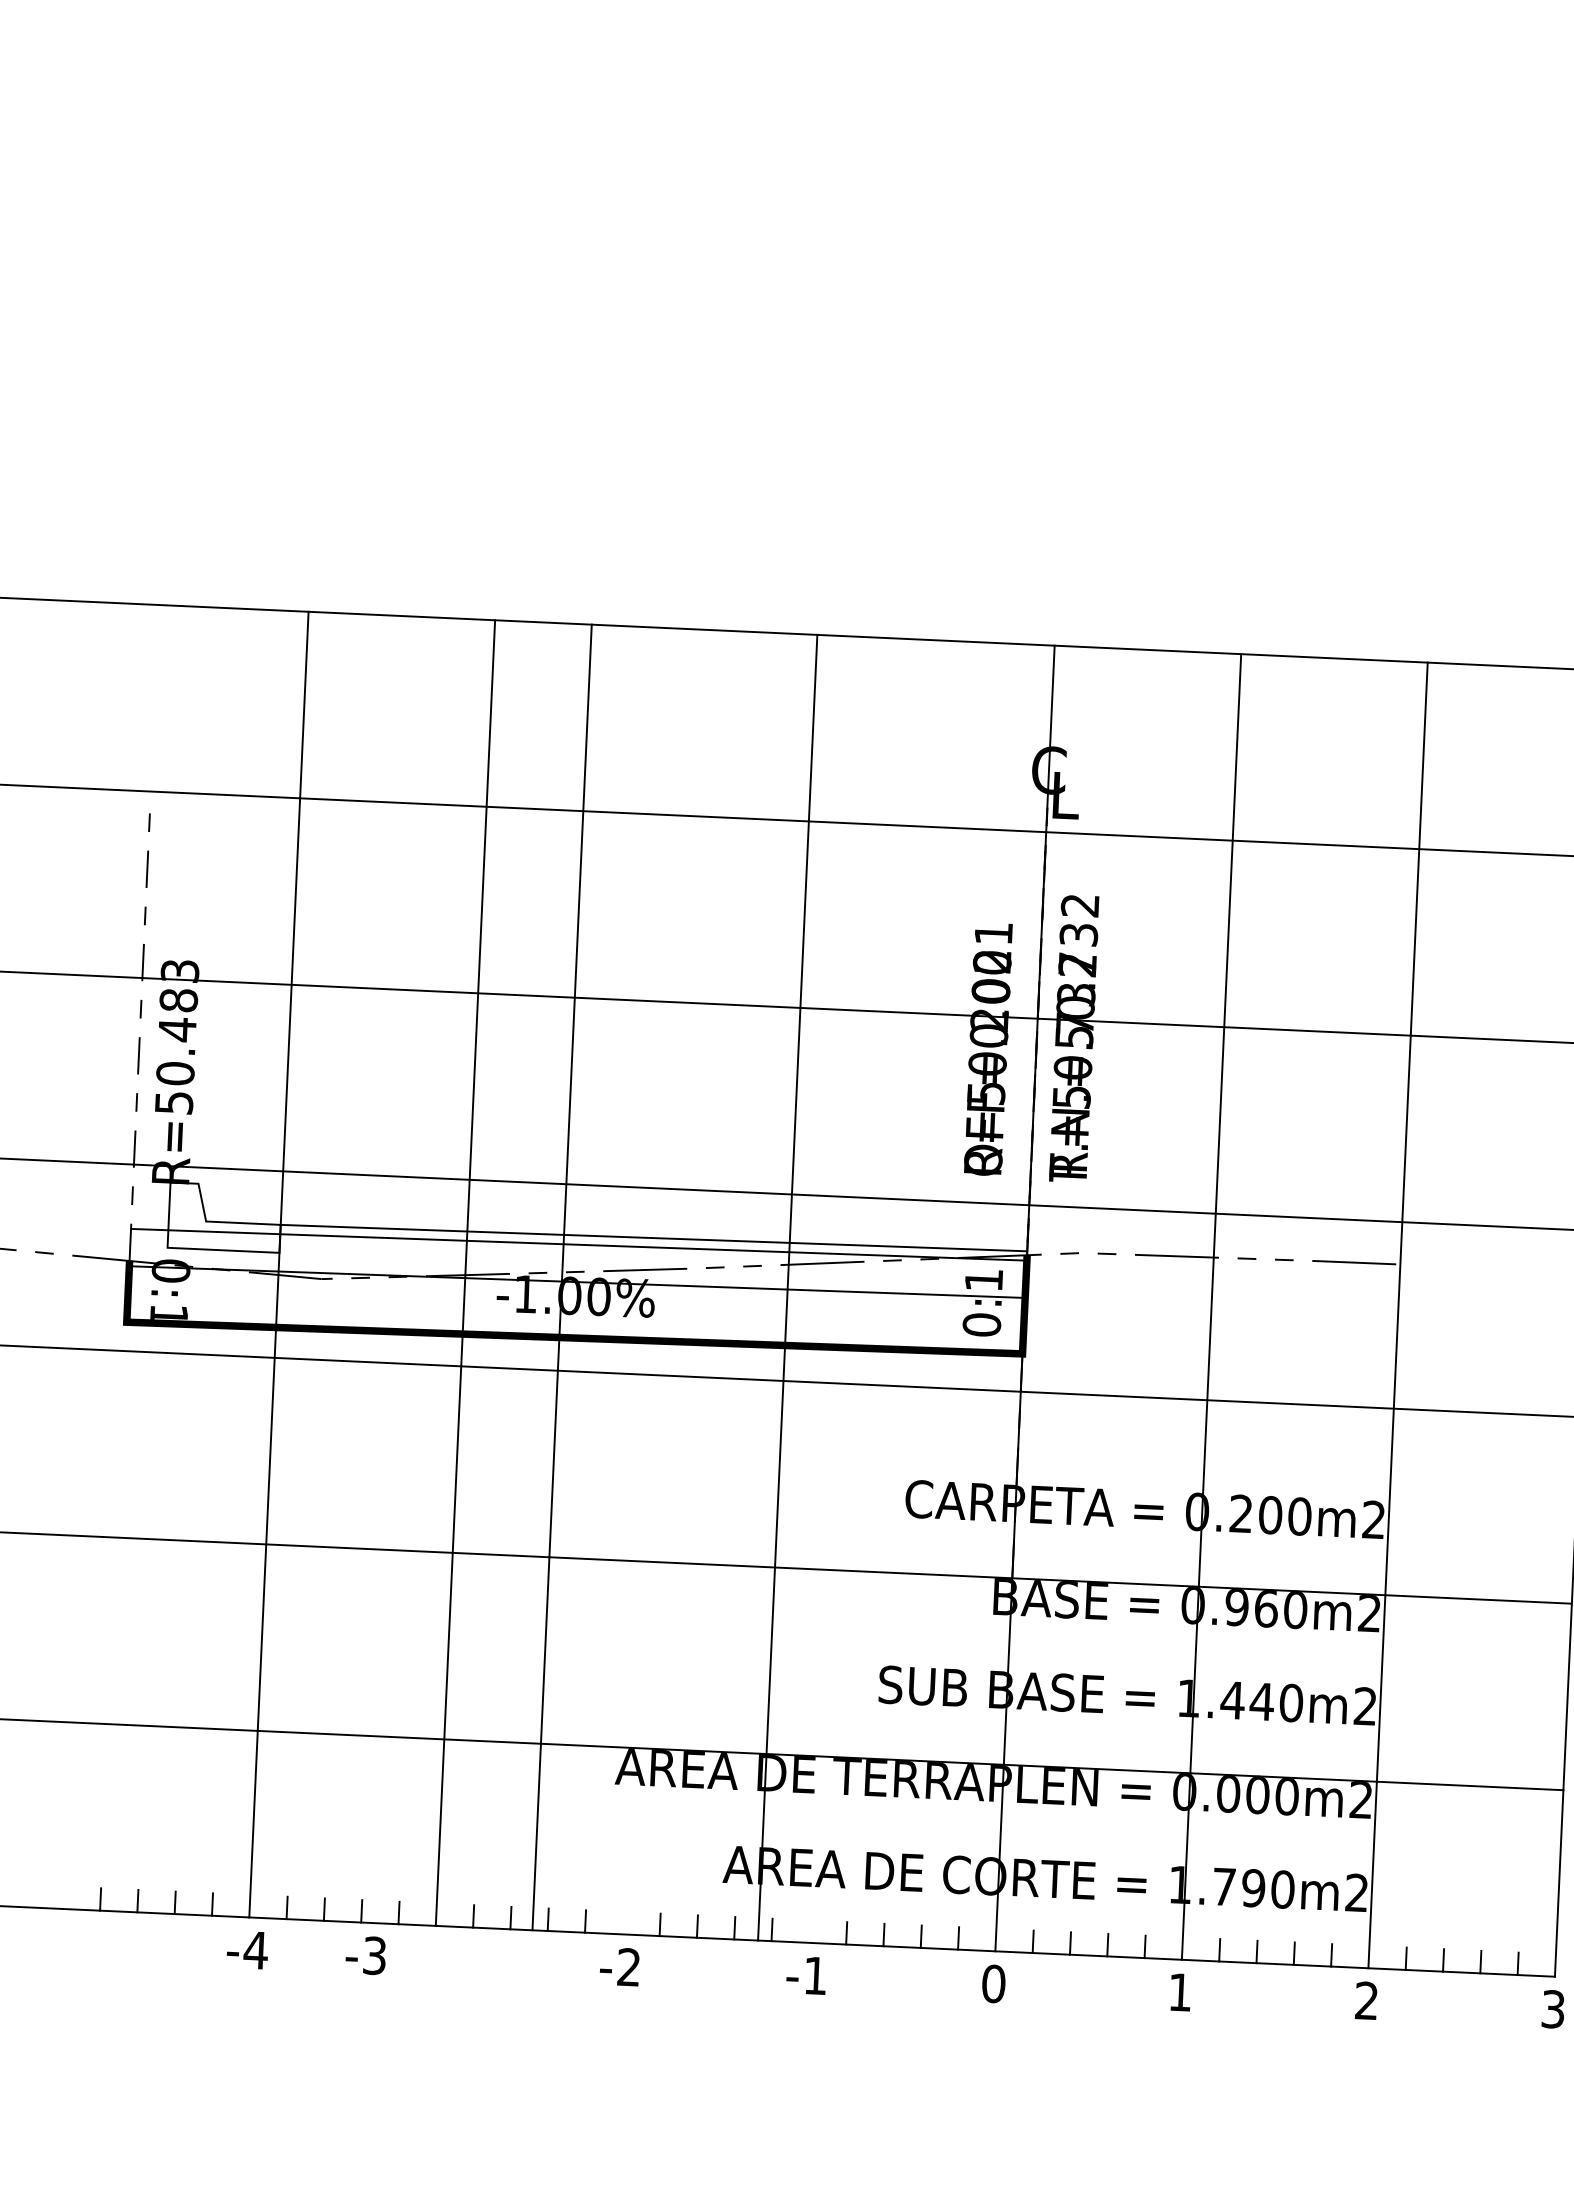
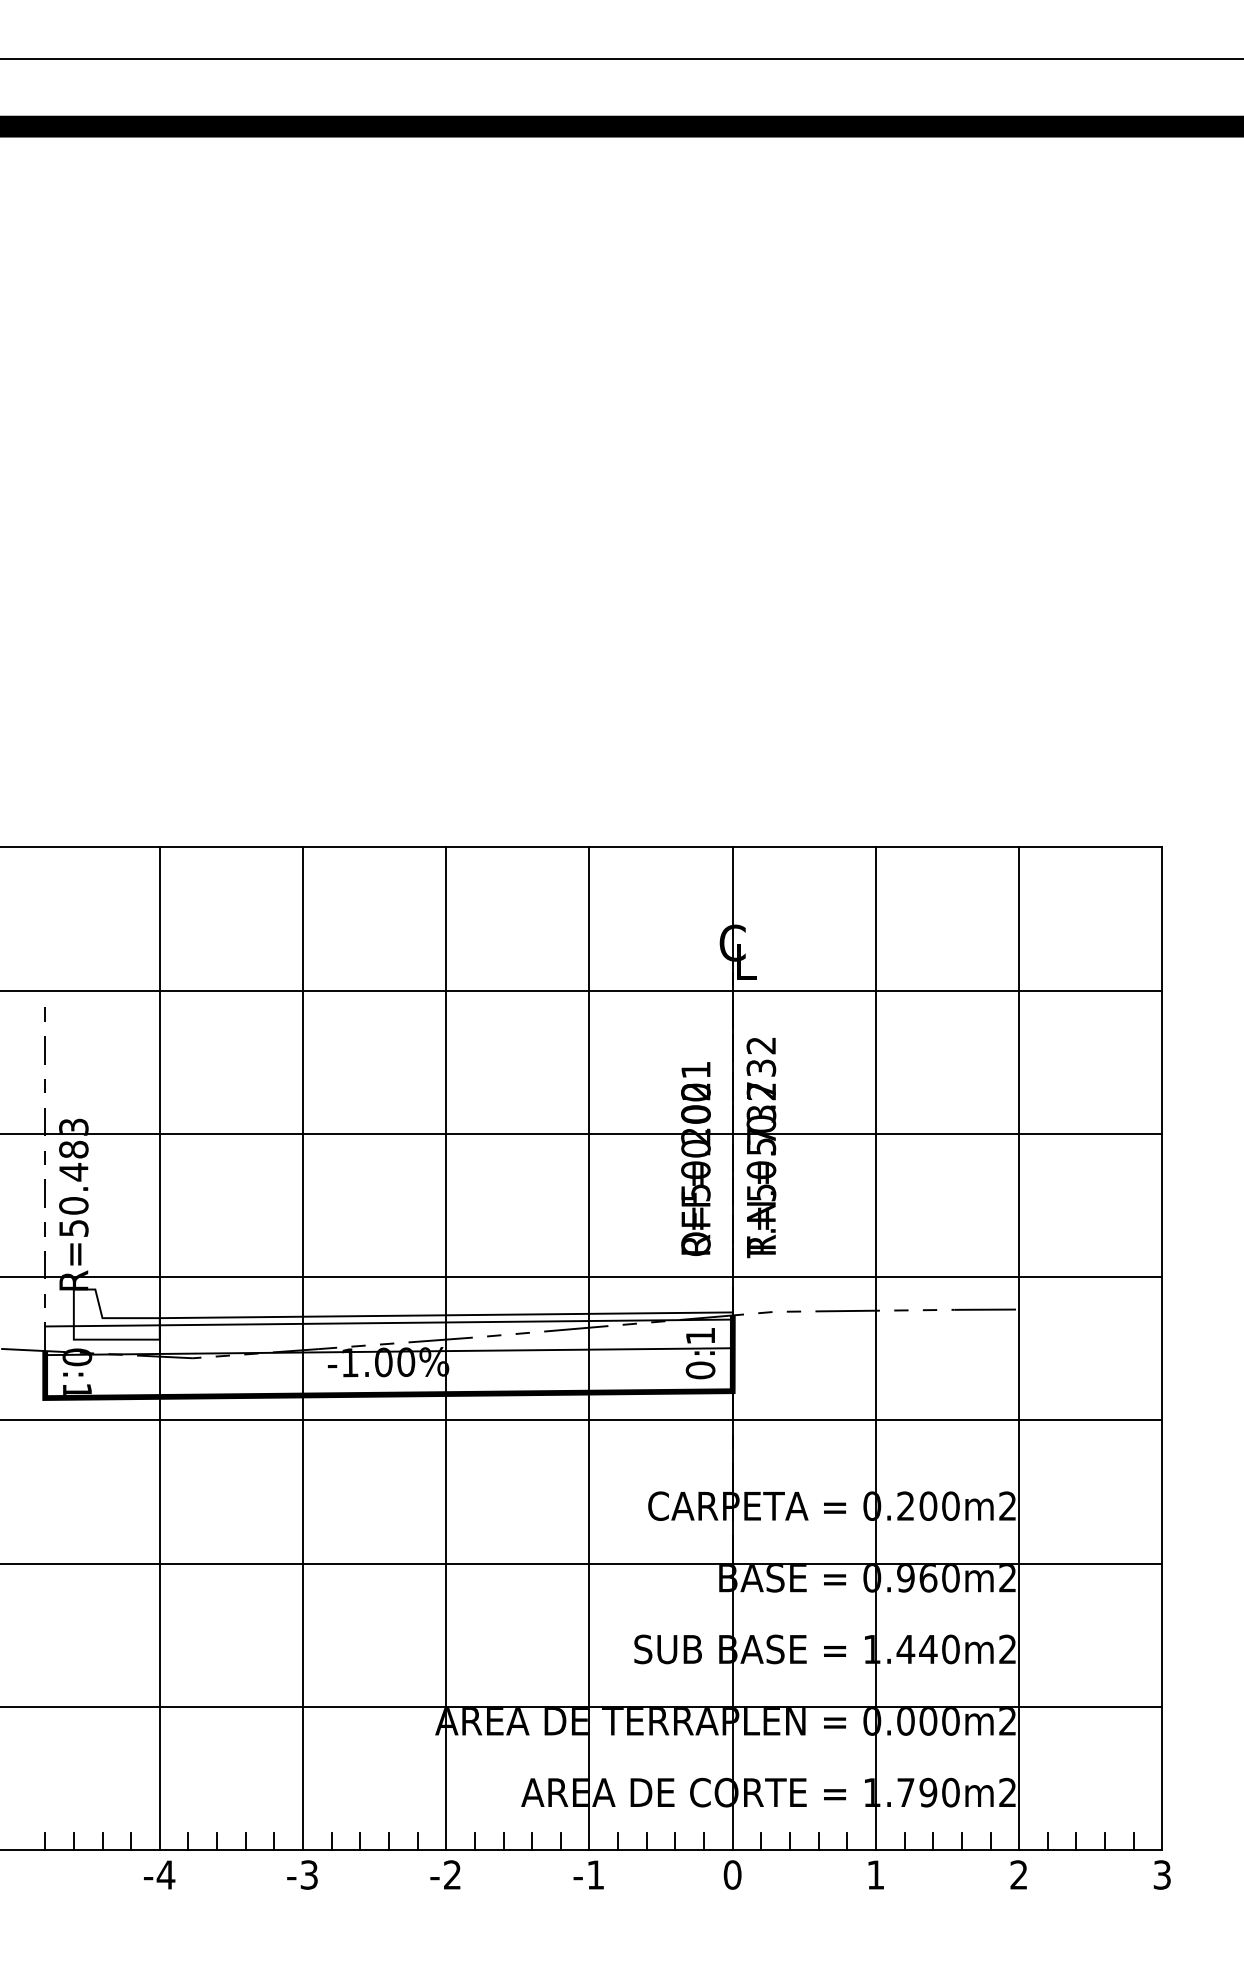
line: (562, 1277) -> (446, 1348), moved
line: (787, 1287) -> (589, 1348), moved
text: (365, 1954) -> (302, 1874), moved

